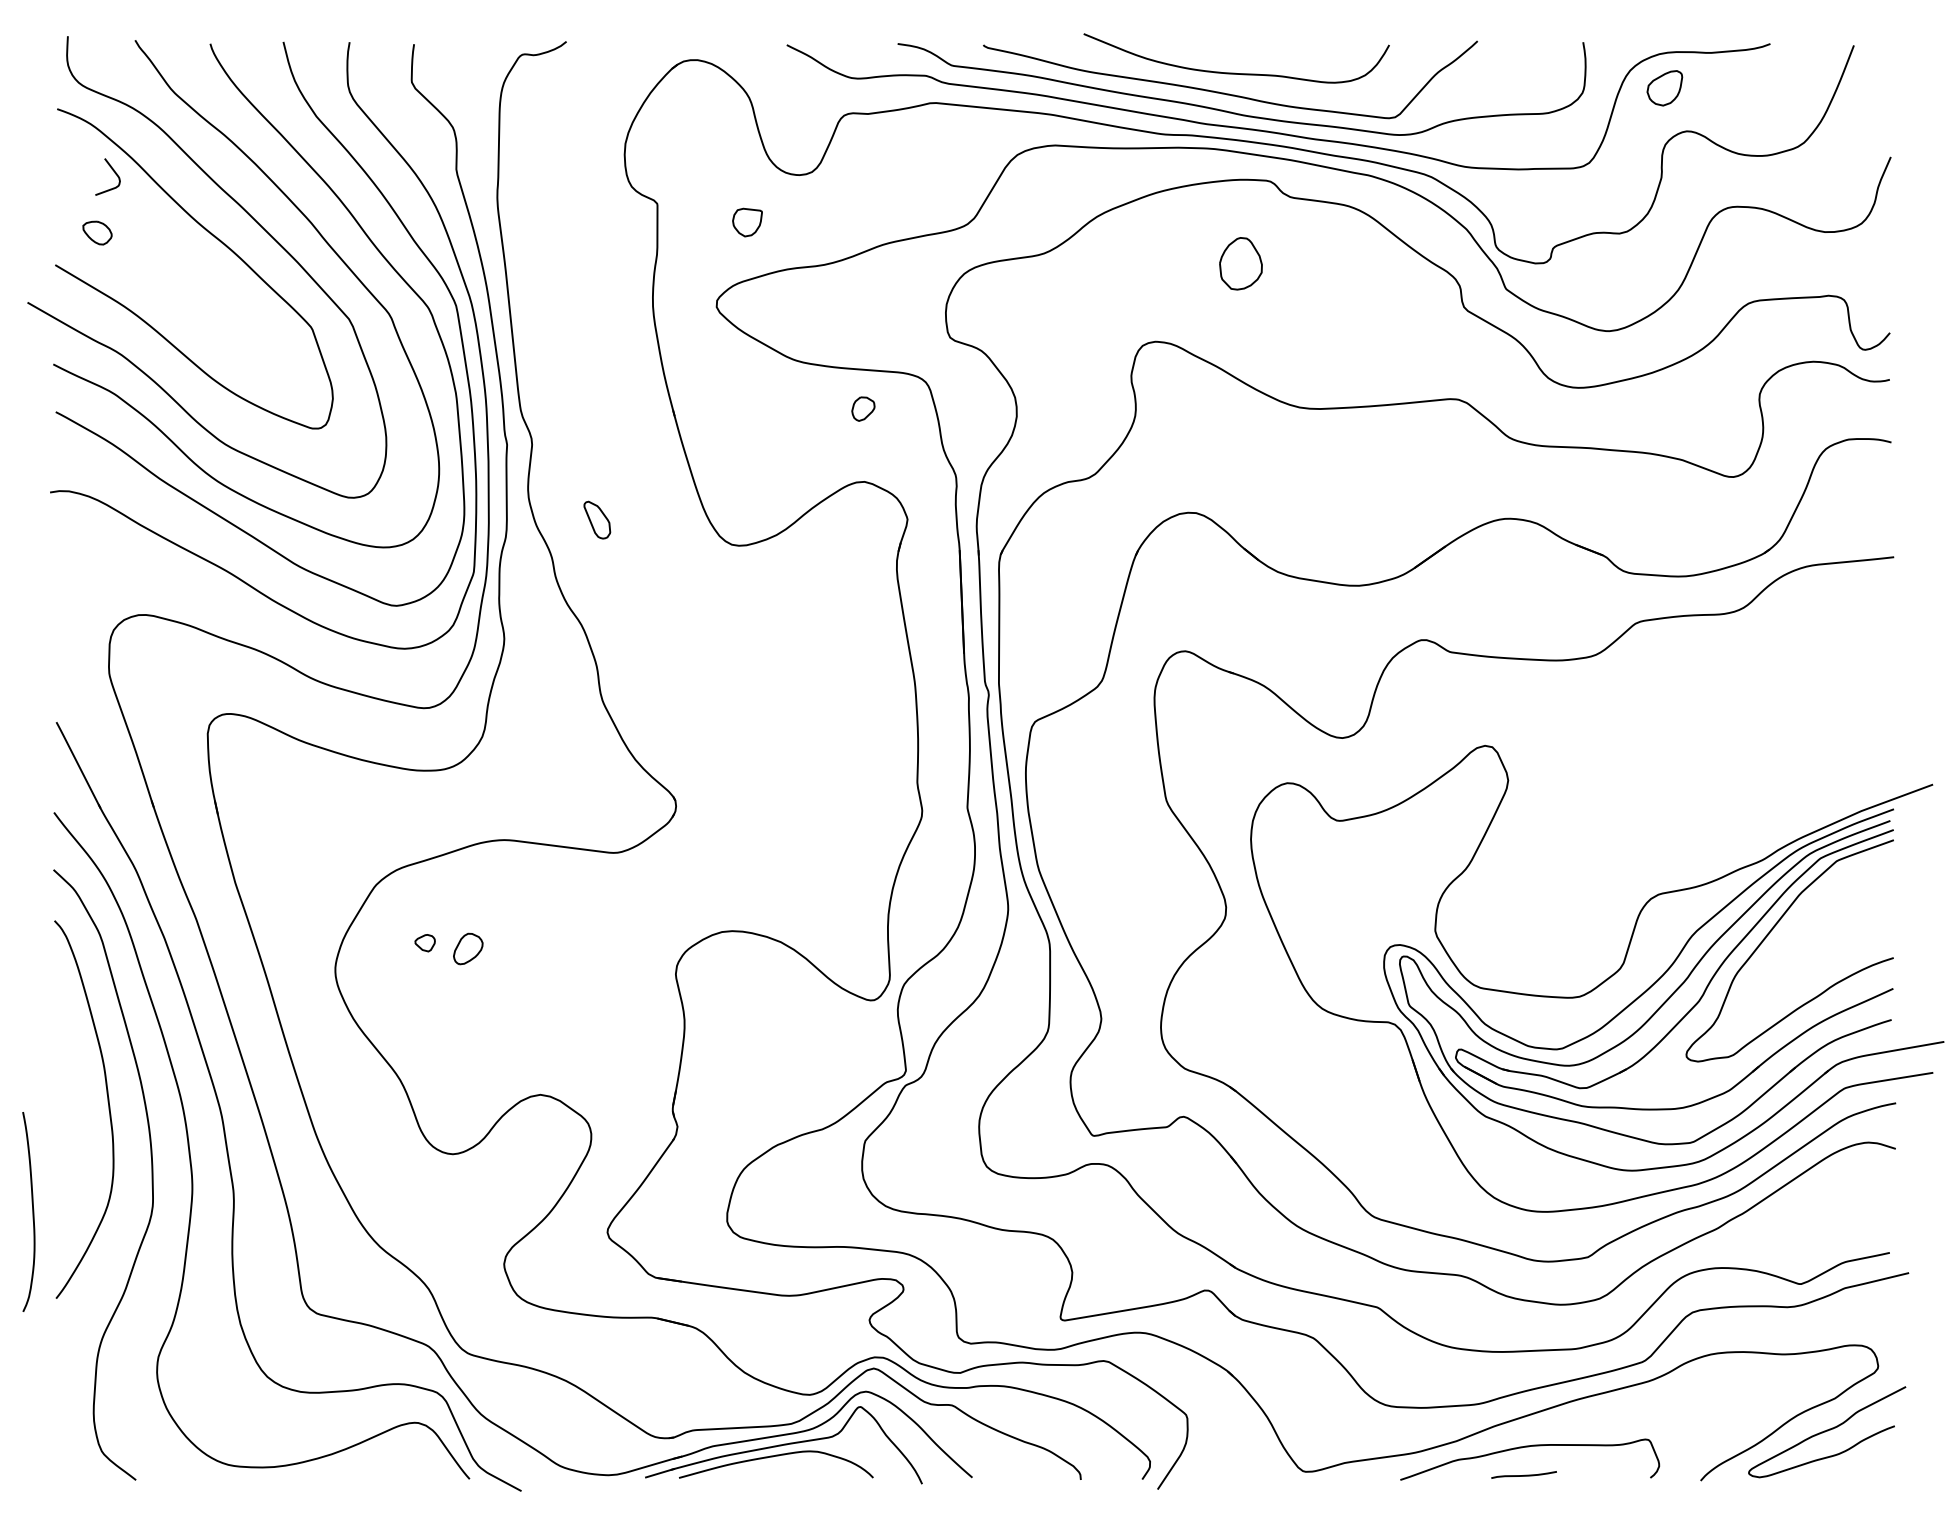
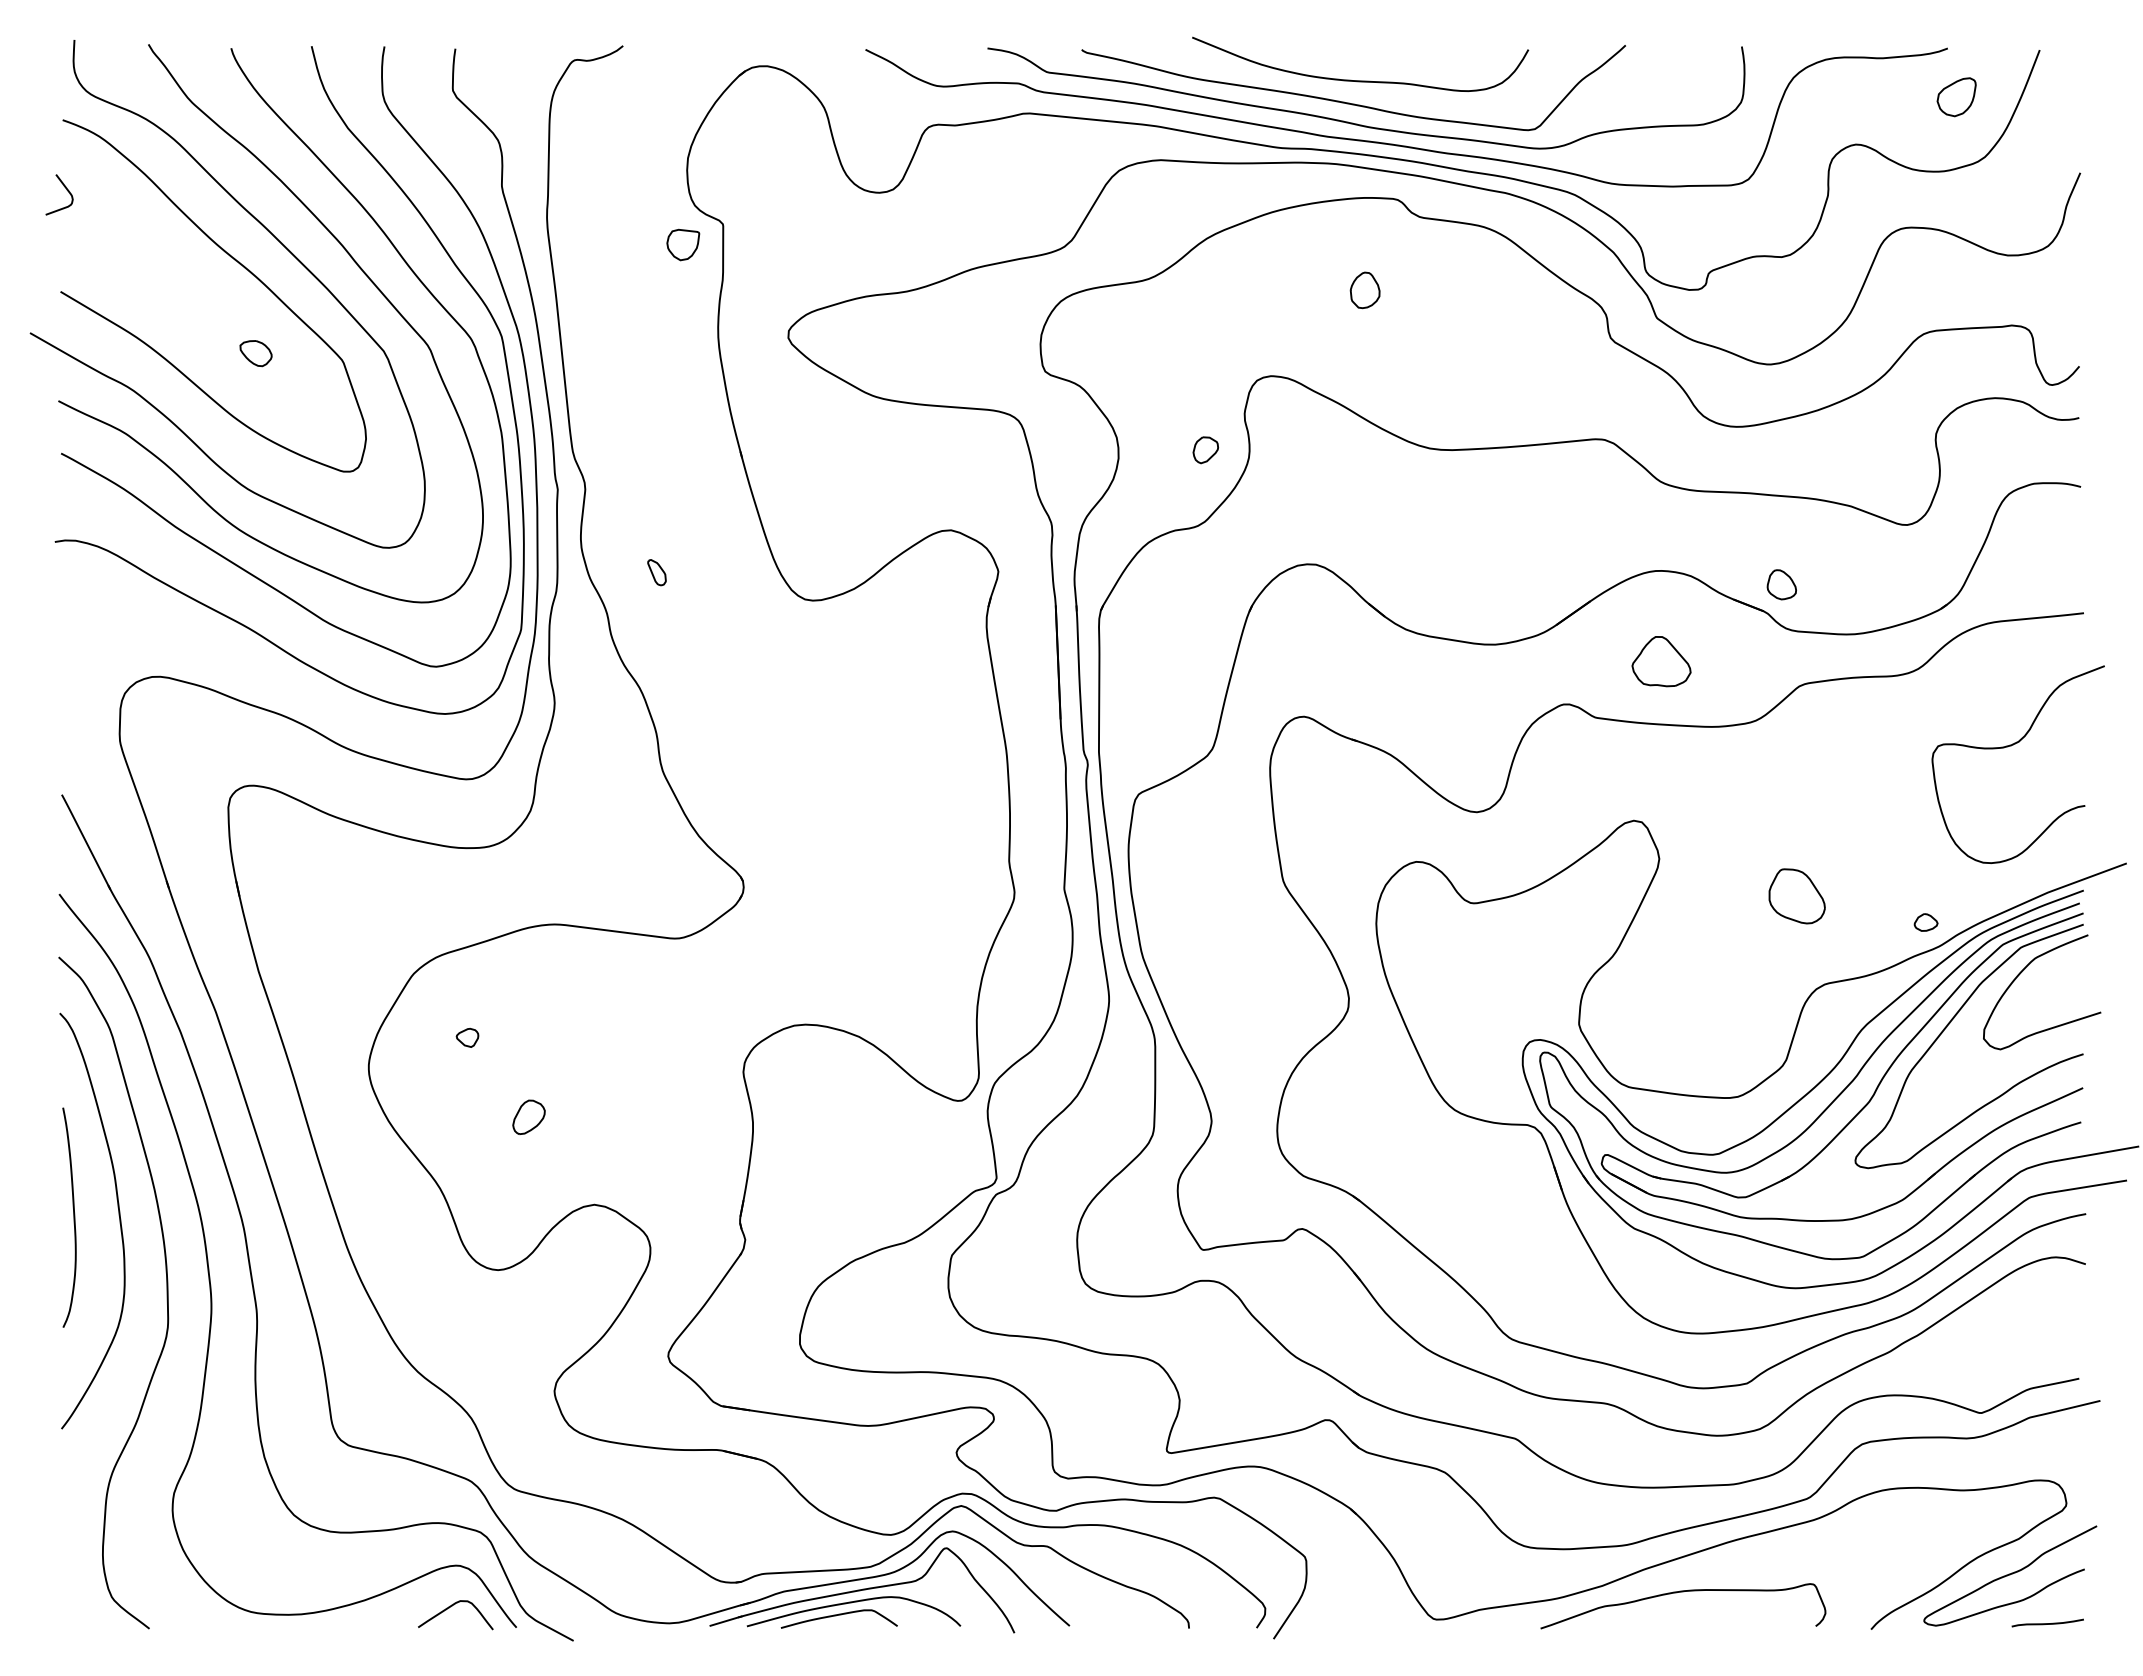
part: (1664, 88) -> (1956, 97), moved
curve: (114, 173) -> (66, 190), moved
part: (747, 222) -> (683, 244), moved
part: (97, 233) -> (255, 353), moved
part: (1240, 263) -> (1364, 290), size x0.62
part: (863, 409) -> (1205, 450), moved
part: (596, 520) -> (656, 572), size x0.62
part: (1619, 531) -> (1781, 584), added
part: (1510, 601) -> (1661, 661), added
curve: (1828, 678) -> (2011, 746), added
part: (1632, 814) -> (1796, 896), added
part: (1750, 838) -> (1925, 922), added
curve: (1838, 883) -> (2022, 972), added
part: (467, 948) -> (528, 1116), moved
curve: (32, 1211) -> (73, 1217), moved
curve: (408, 1461) -> (449, 1608), added
curve: (760, 1469) -> (836, 1616), added
curve: (1523, 1475) -> (2047, 1623), moved

